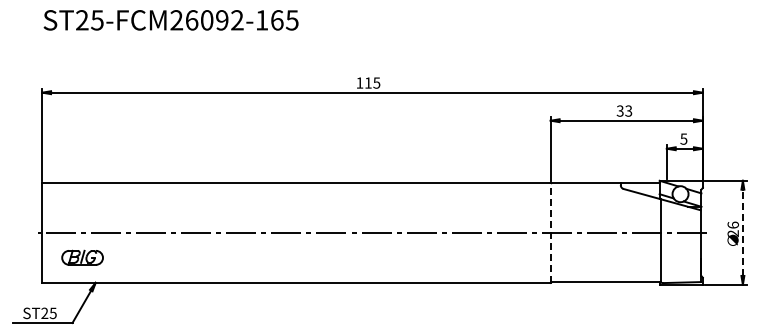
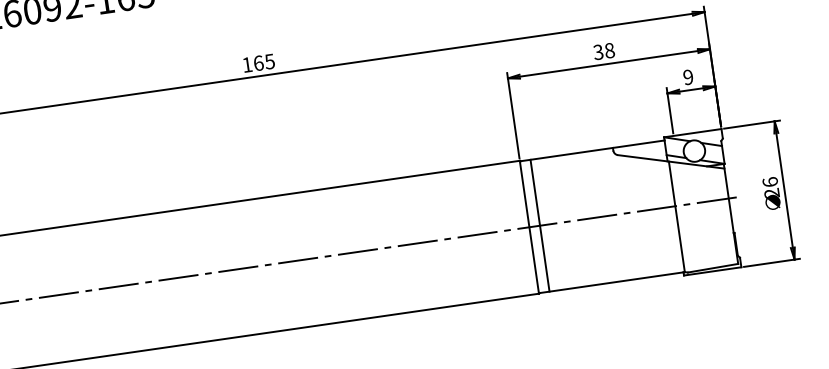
text: (368, 82) -> (258, 62), 115 -> 165
text: (628, 110) -> (609, 49), 33 -> 38
text: (683, 138) -> (687, 76), 5 -> 9
line: (550, 232) -> (529, 226), dashed -> solid
line: (558, 232) -> (539, 225), added
line: (742, 232) -> (784, 190), dashed -> solid

